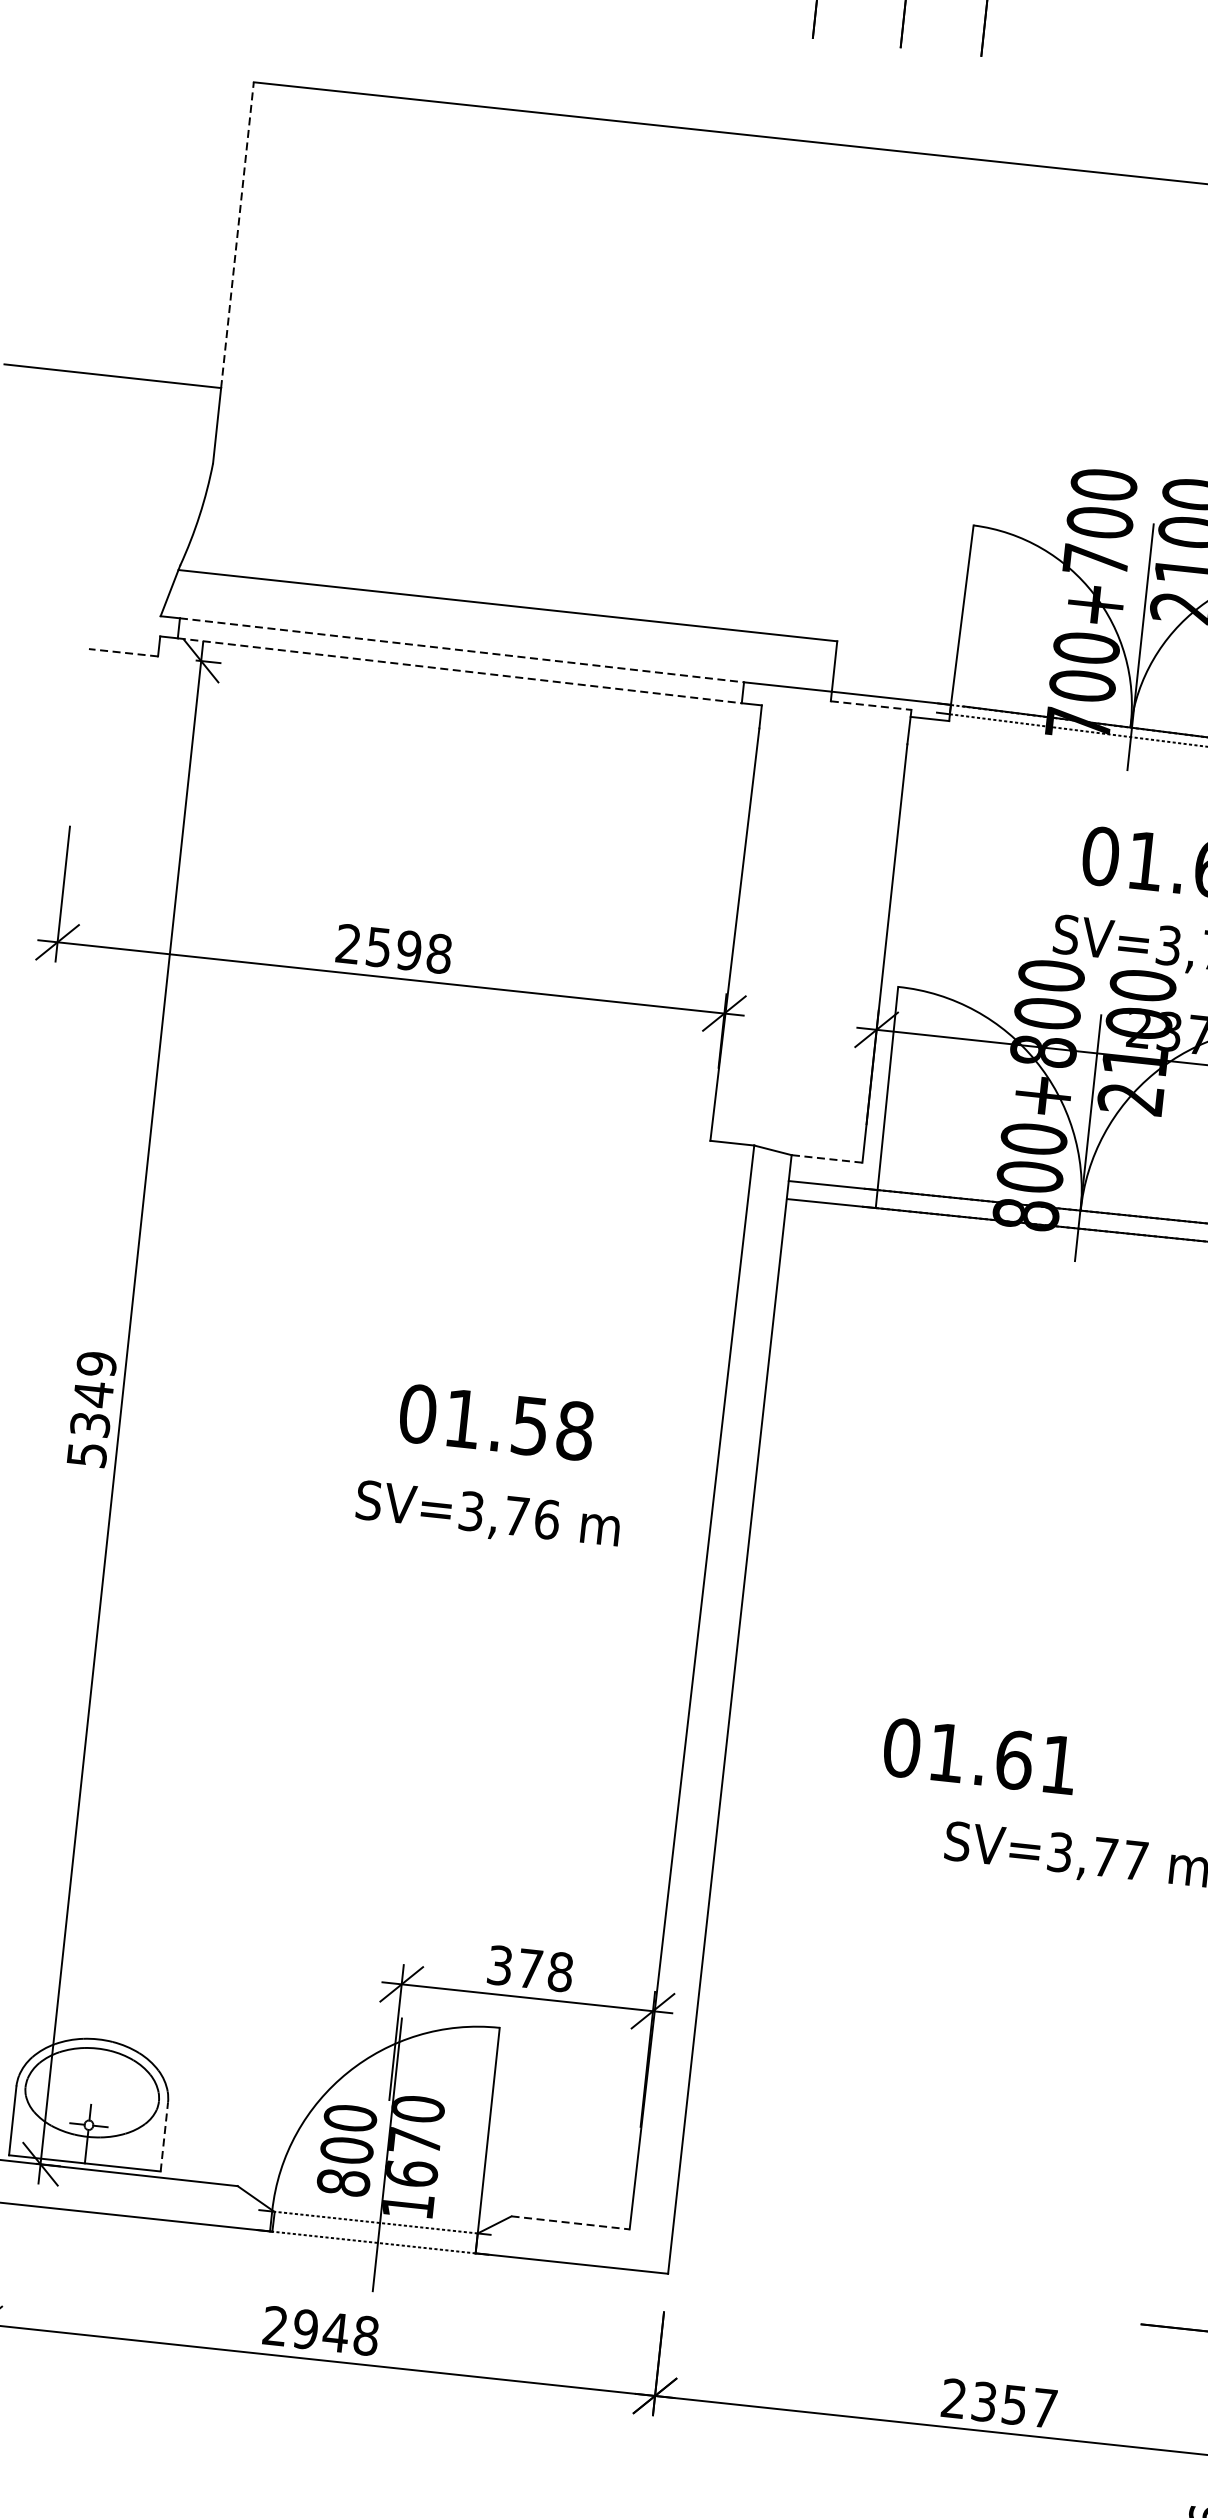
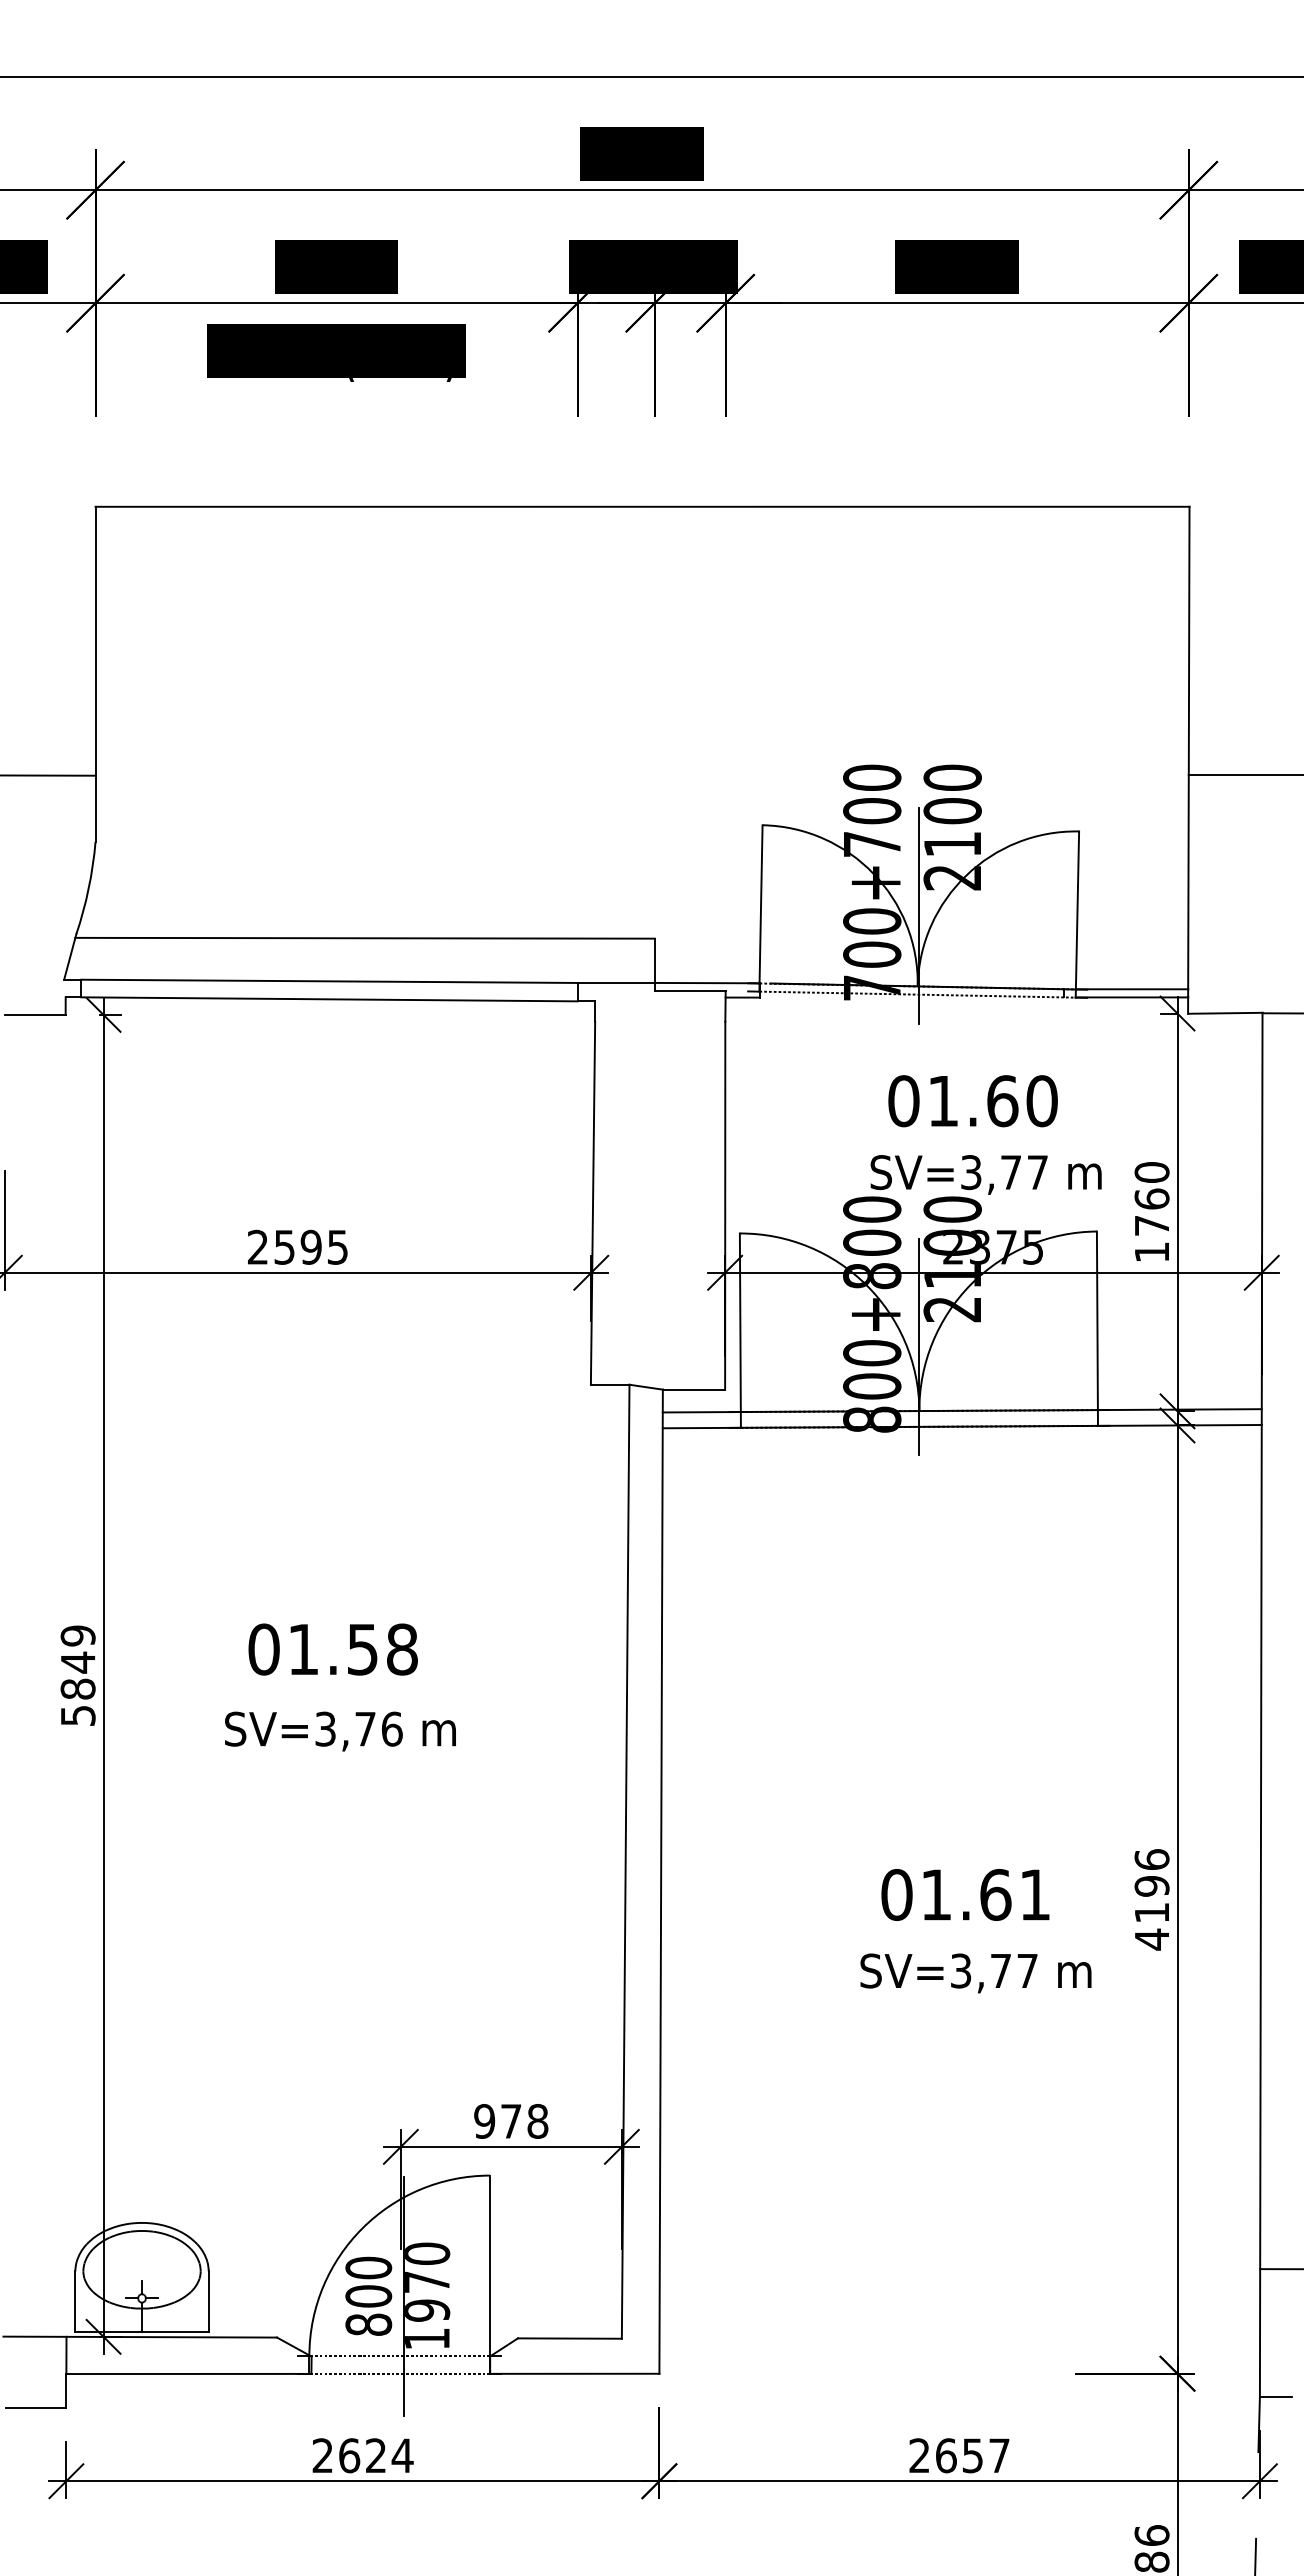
line: (237, 234) -> (95, 640), dashed -> solid
line: (462, 650) -> (329, 981), dashed -> solid
line: (122, 652) -> (34, 1014), dashed -> solid
line: (459, 670) -> (329, 999), dashed -> solid
line: (871, 705) -> (690, 991), dashed -> solid
text: (439, 952) -> (337, 1246), 2598 -> 2595
line: (826, 1158) -> (693, 1389), dashed -> solid
text: (495, 1422) -> (332, 1649), moved
text: (89, 1423) -> (77, 1688), 5349 -> 5849
text: (488, 1515) -> (340, 1731), moved
text: (980, 1755) -> (965, 1894), moved
text: (499, 1965) -> (484, 2121), 378 -> 978
line: (164, 2136) -> (208, 2301), dashed -> solid
text: (412, 2173) -> (427, 2310), 1670 -> 1970
line: (570, 2222) -> (569, 2338), dashed -> solid
text: (336, 2332) -> (376, 2455), 2948 -> 2624
text: (984, 2401) -> (946, 2455), 2357 -> 2657

